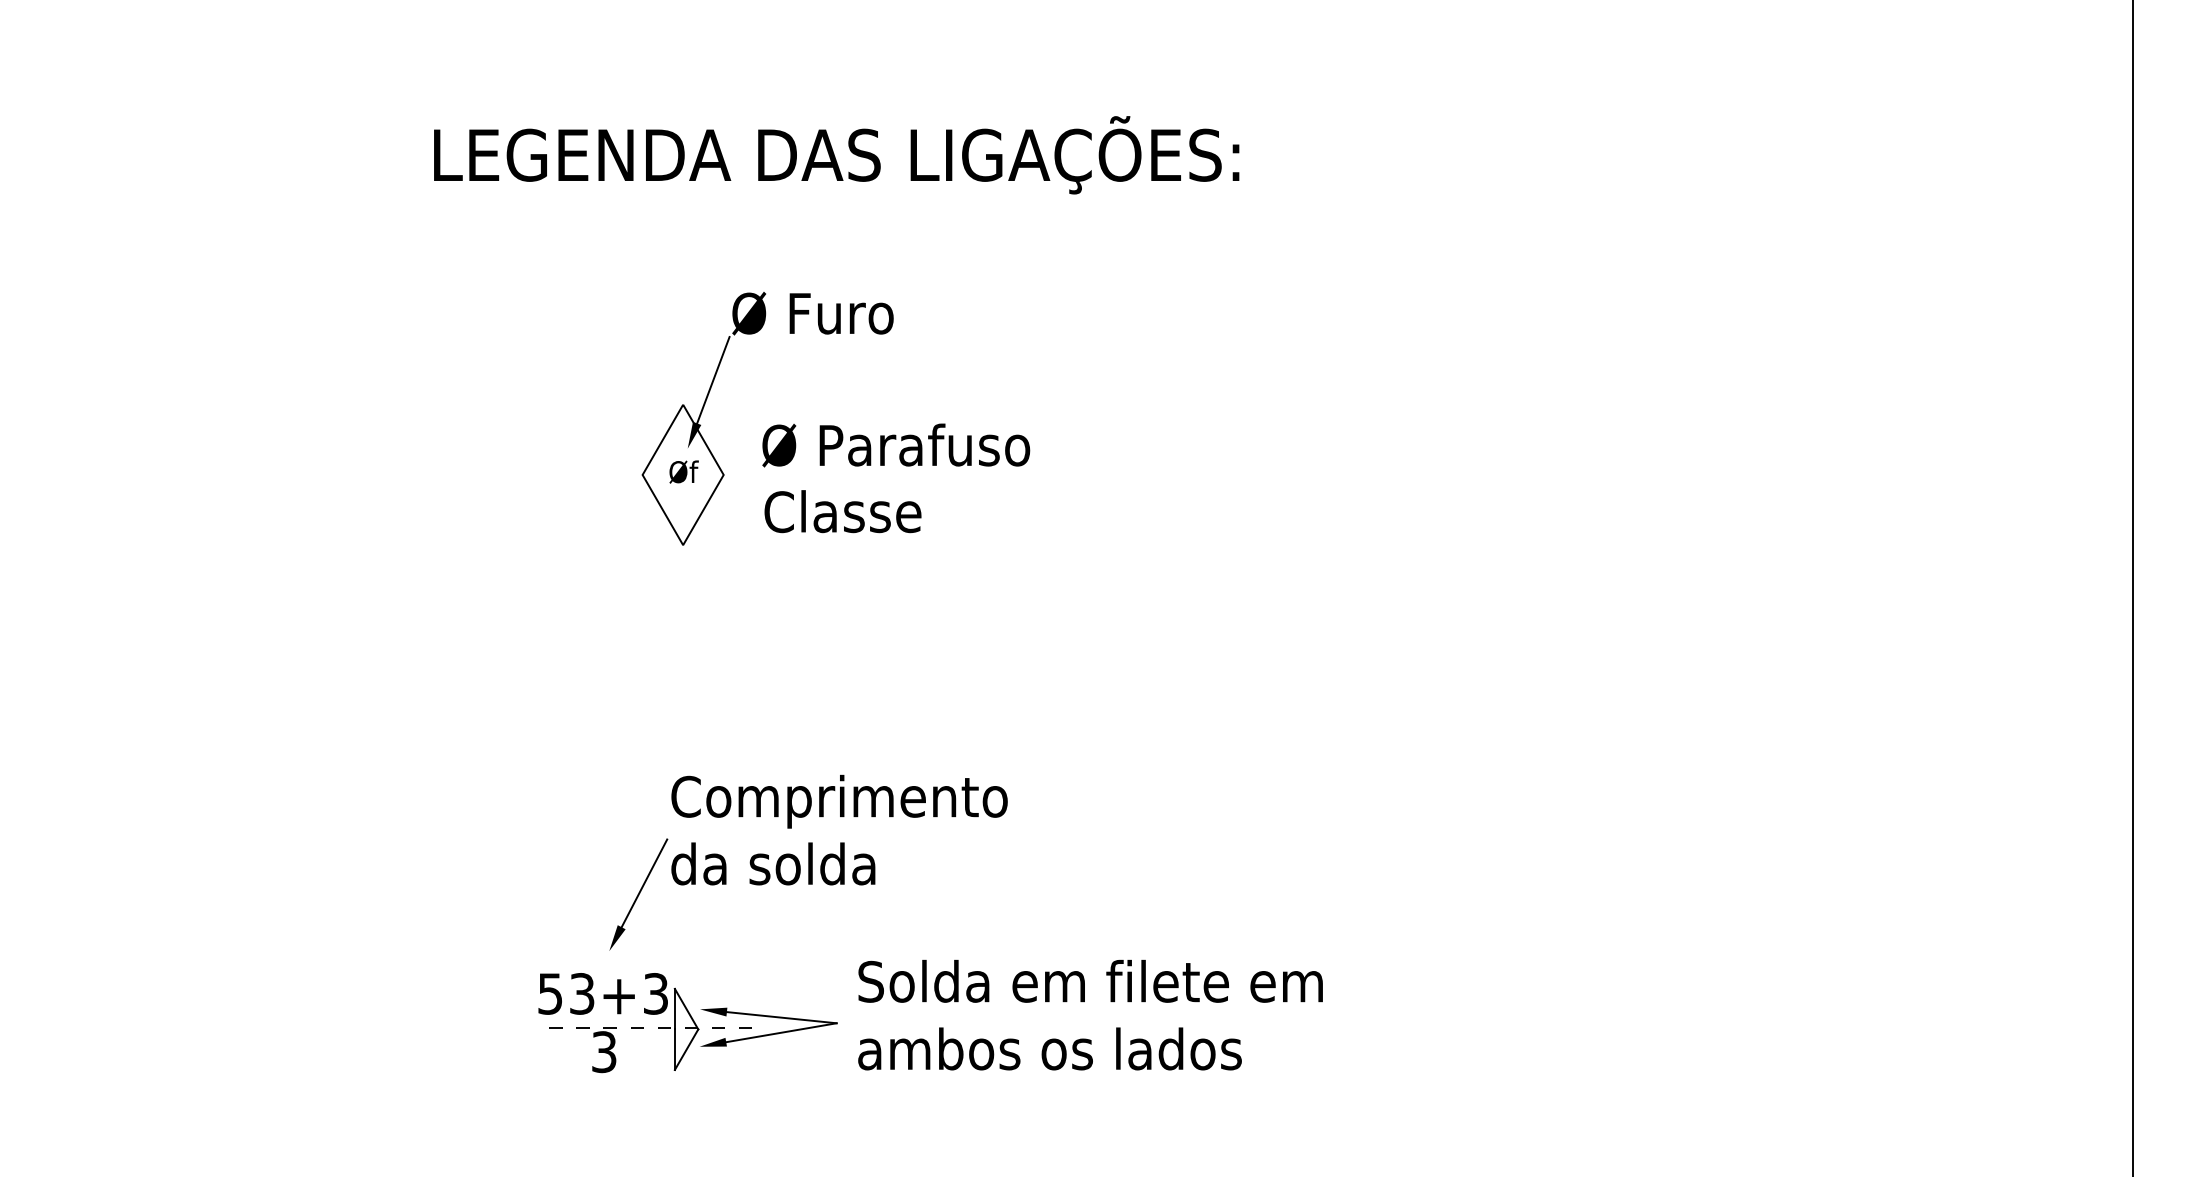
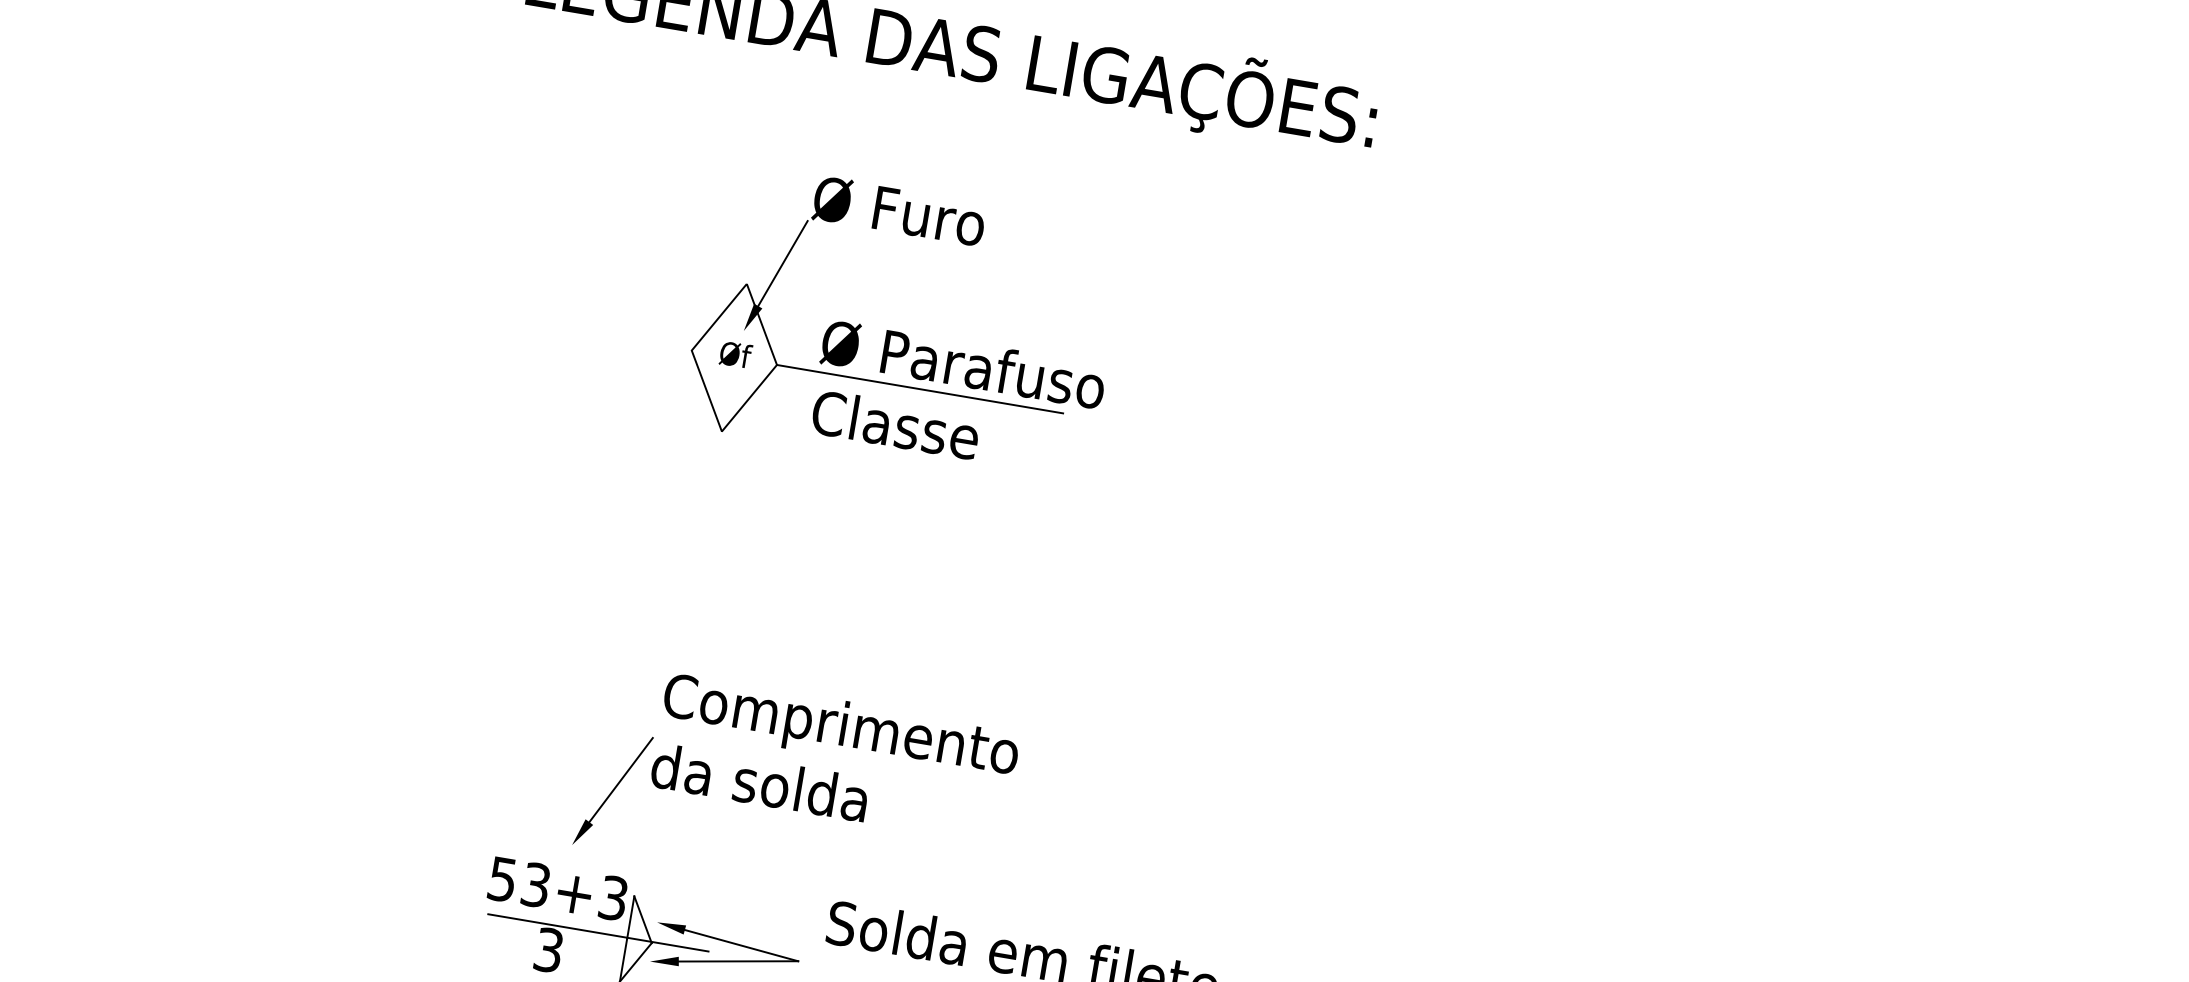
line: (859, 474) -> (919, 388), added
line: (647, 1028) -> (598, 933), dashed -> solid

